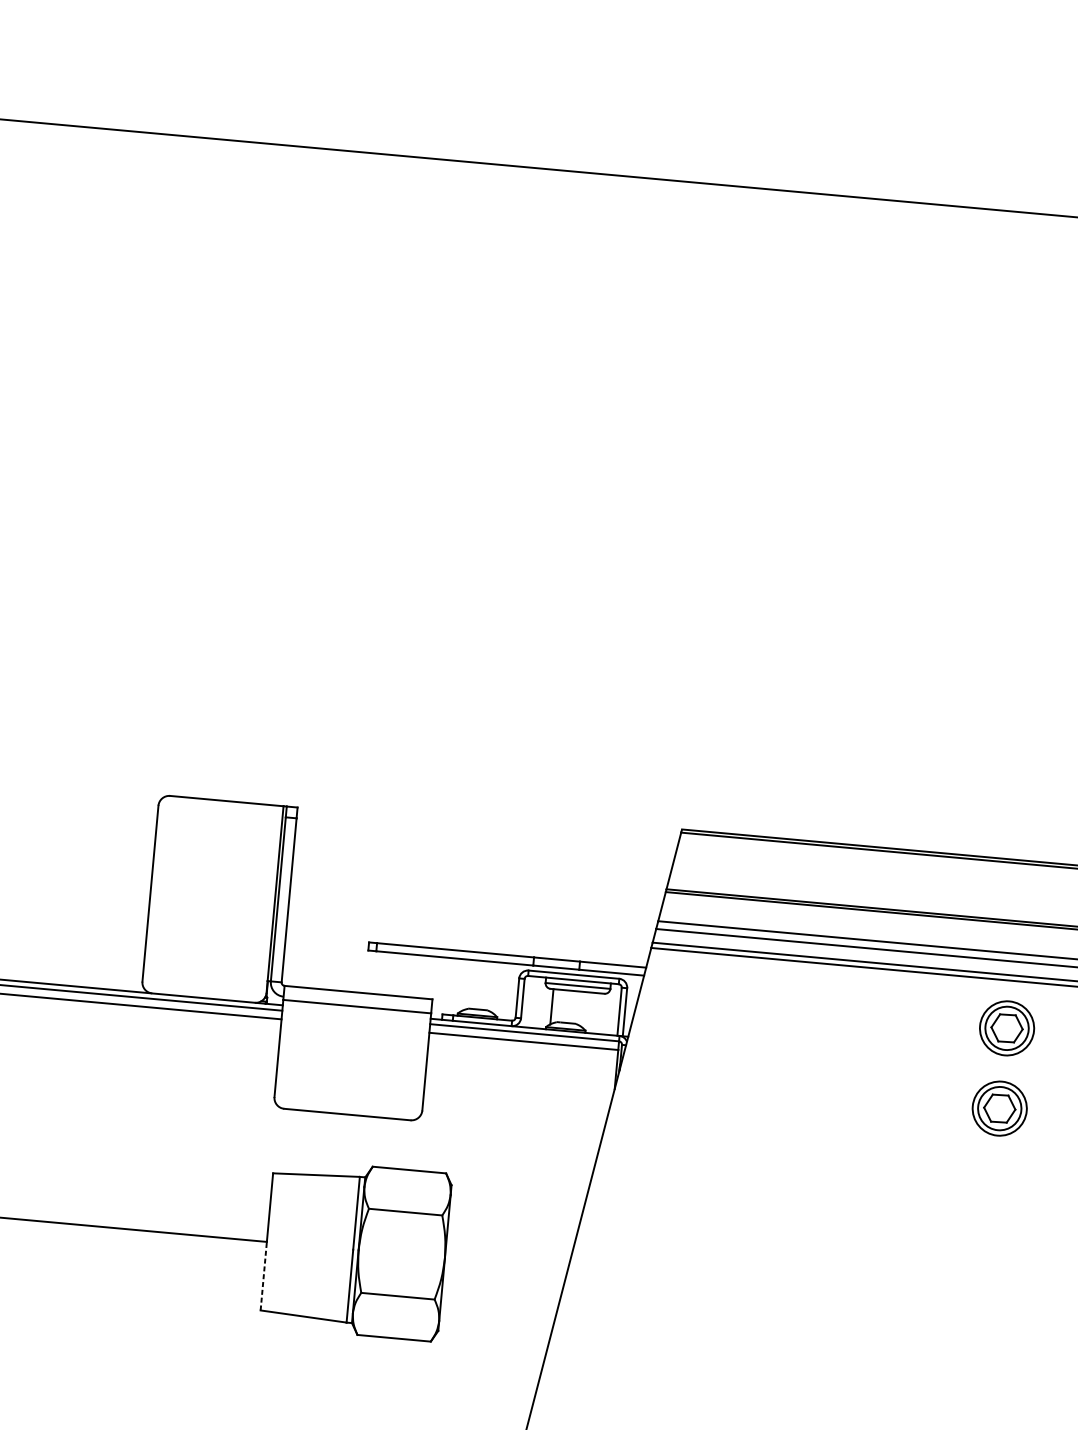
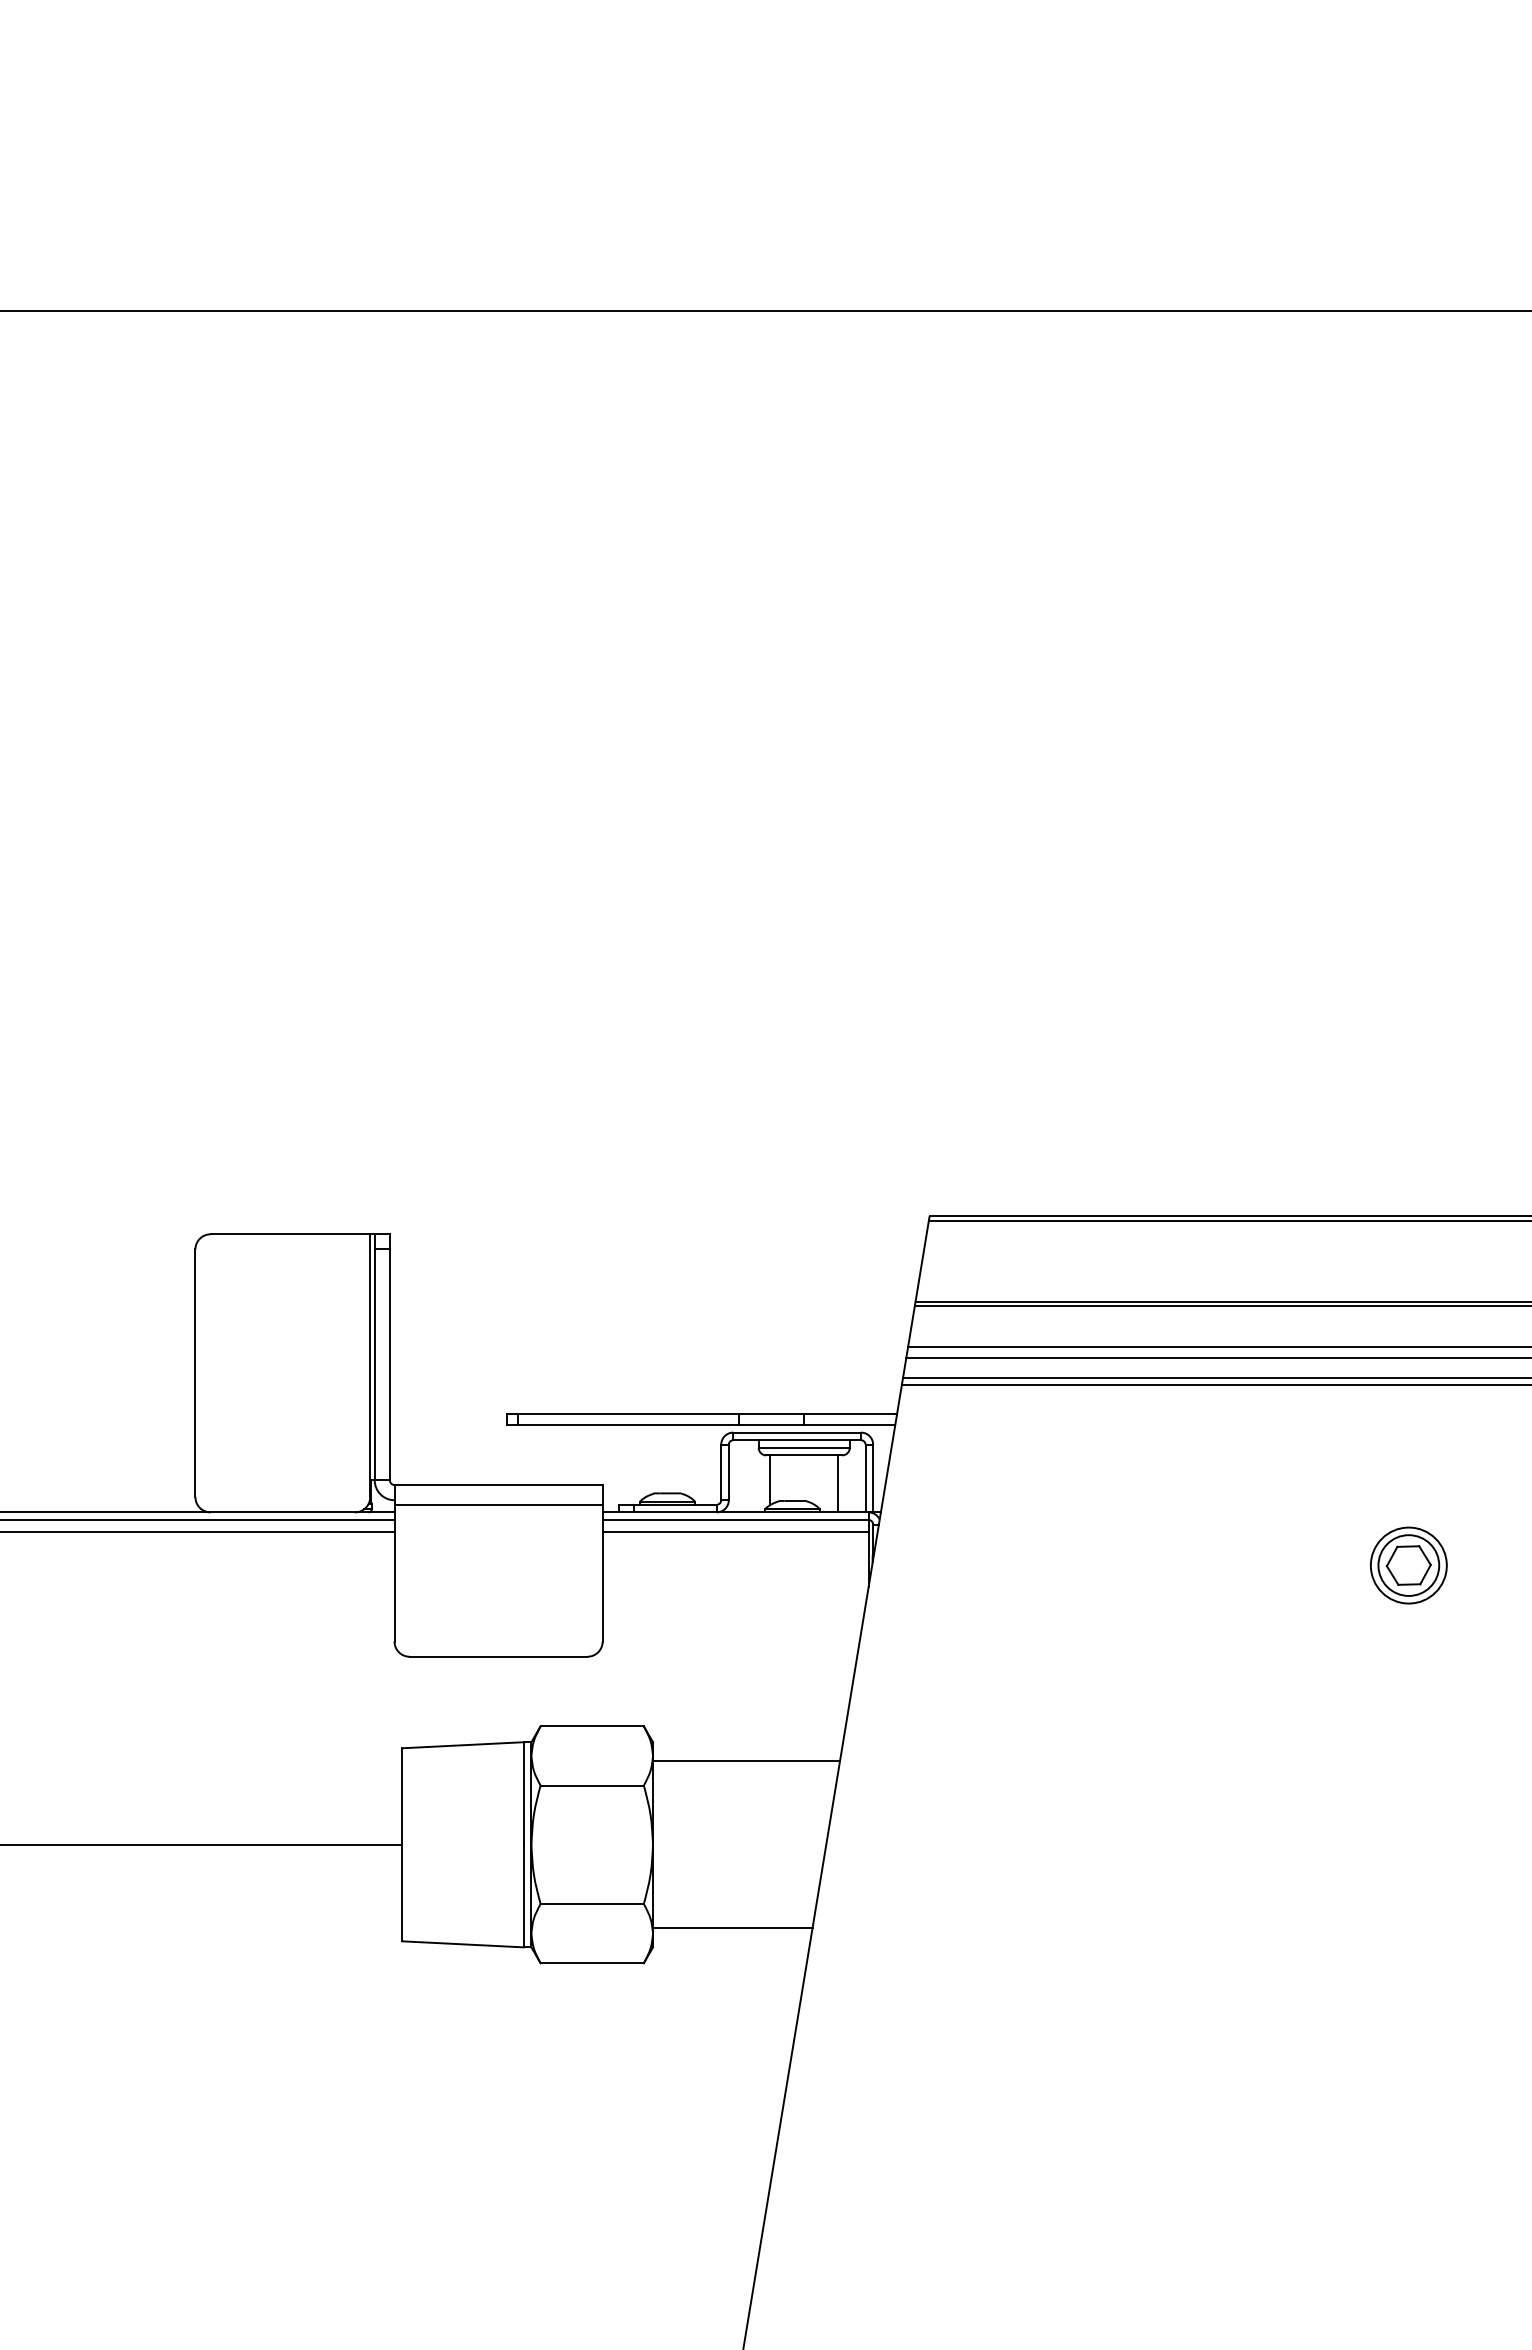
line: (600, 1013) -> (838, 1483), added
part: (1006, 1028) -> (1408, 1452), removed
line: (516, 1204) -> (746, 1761), added
line: (263, 1275) -> (402, 1892), dashed -> solid
line: (495, 1322) -> (732, 1928), added

